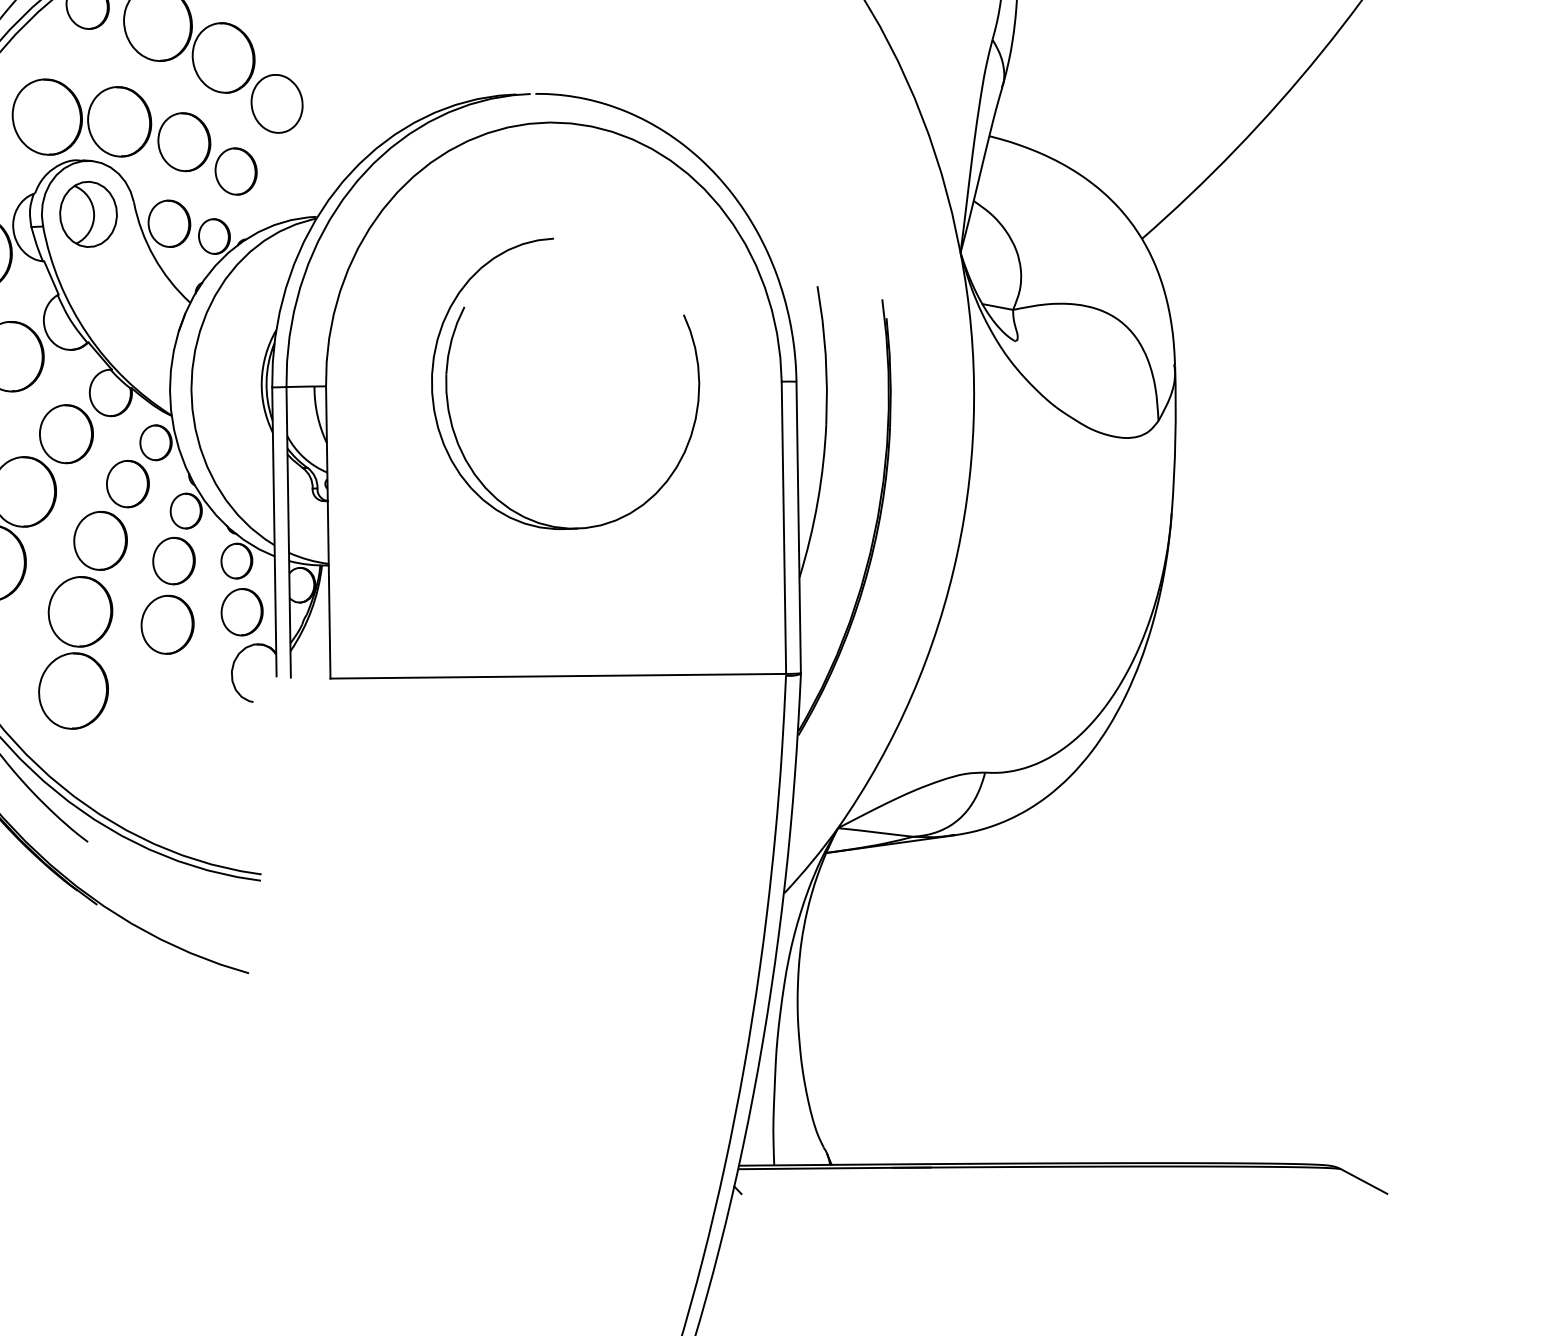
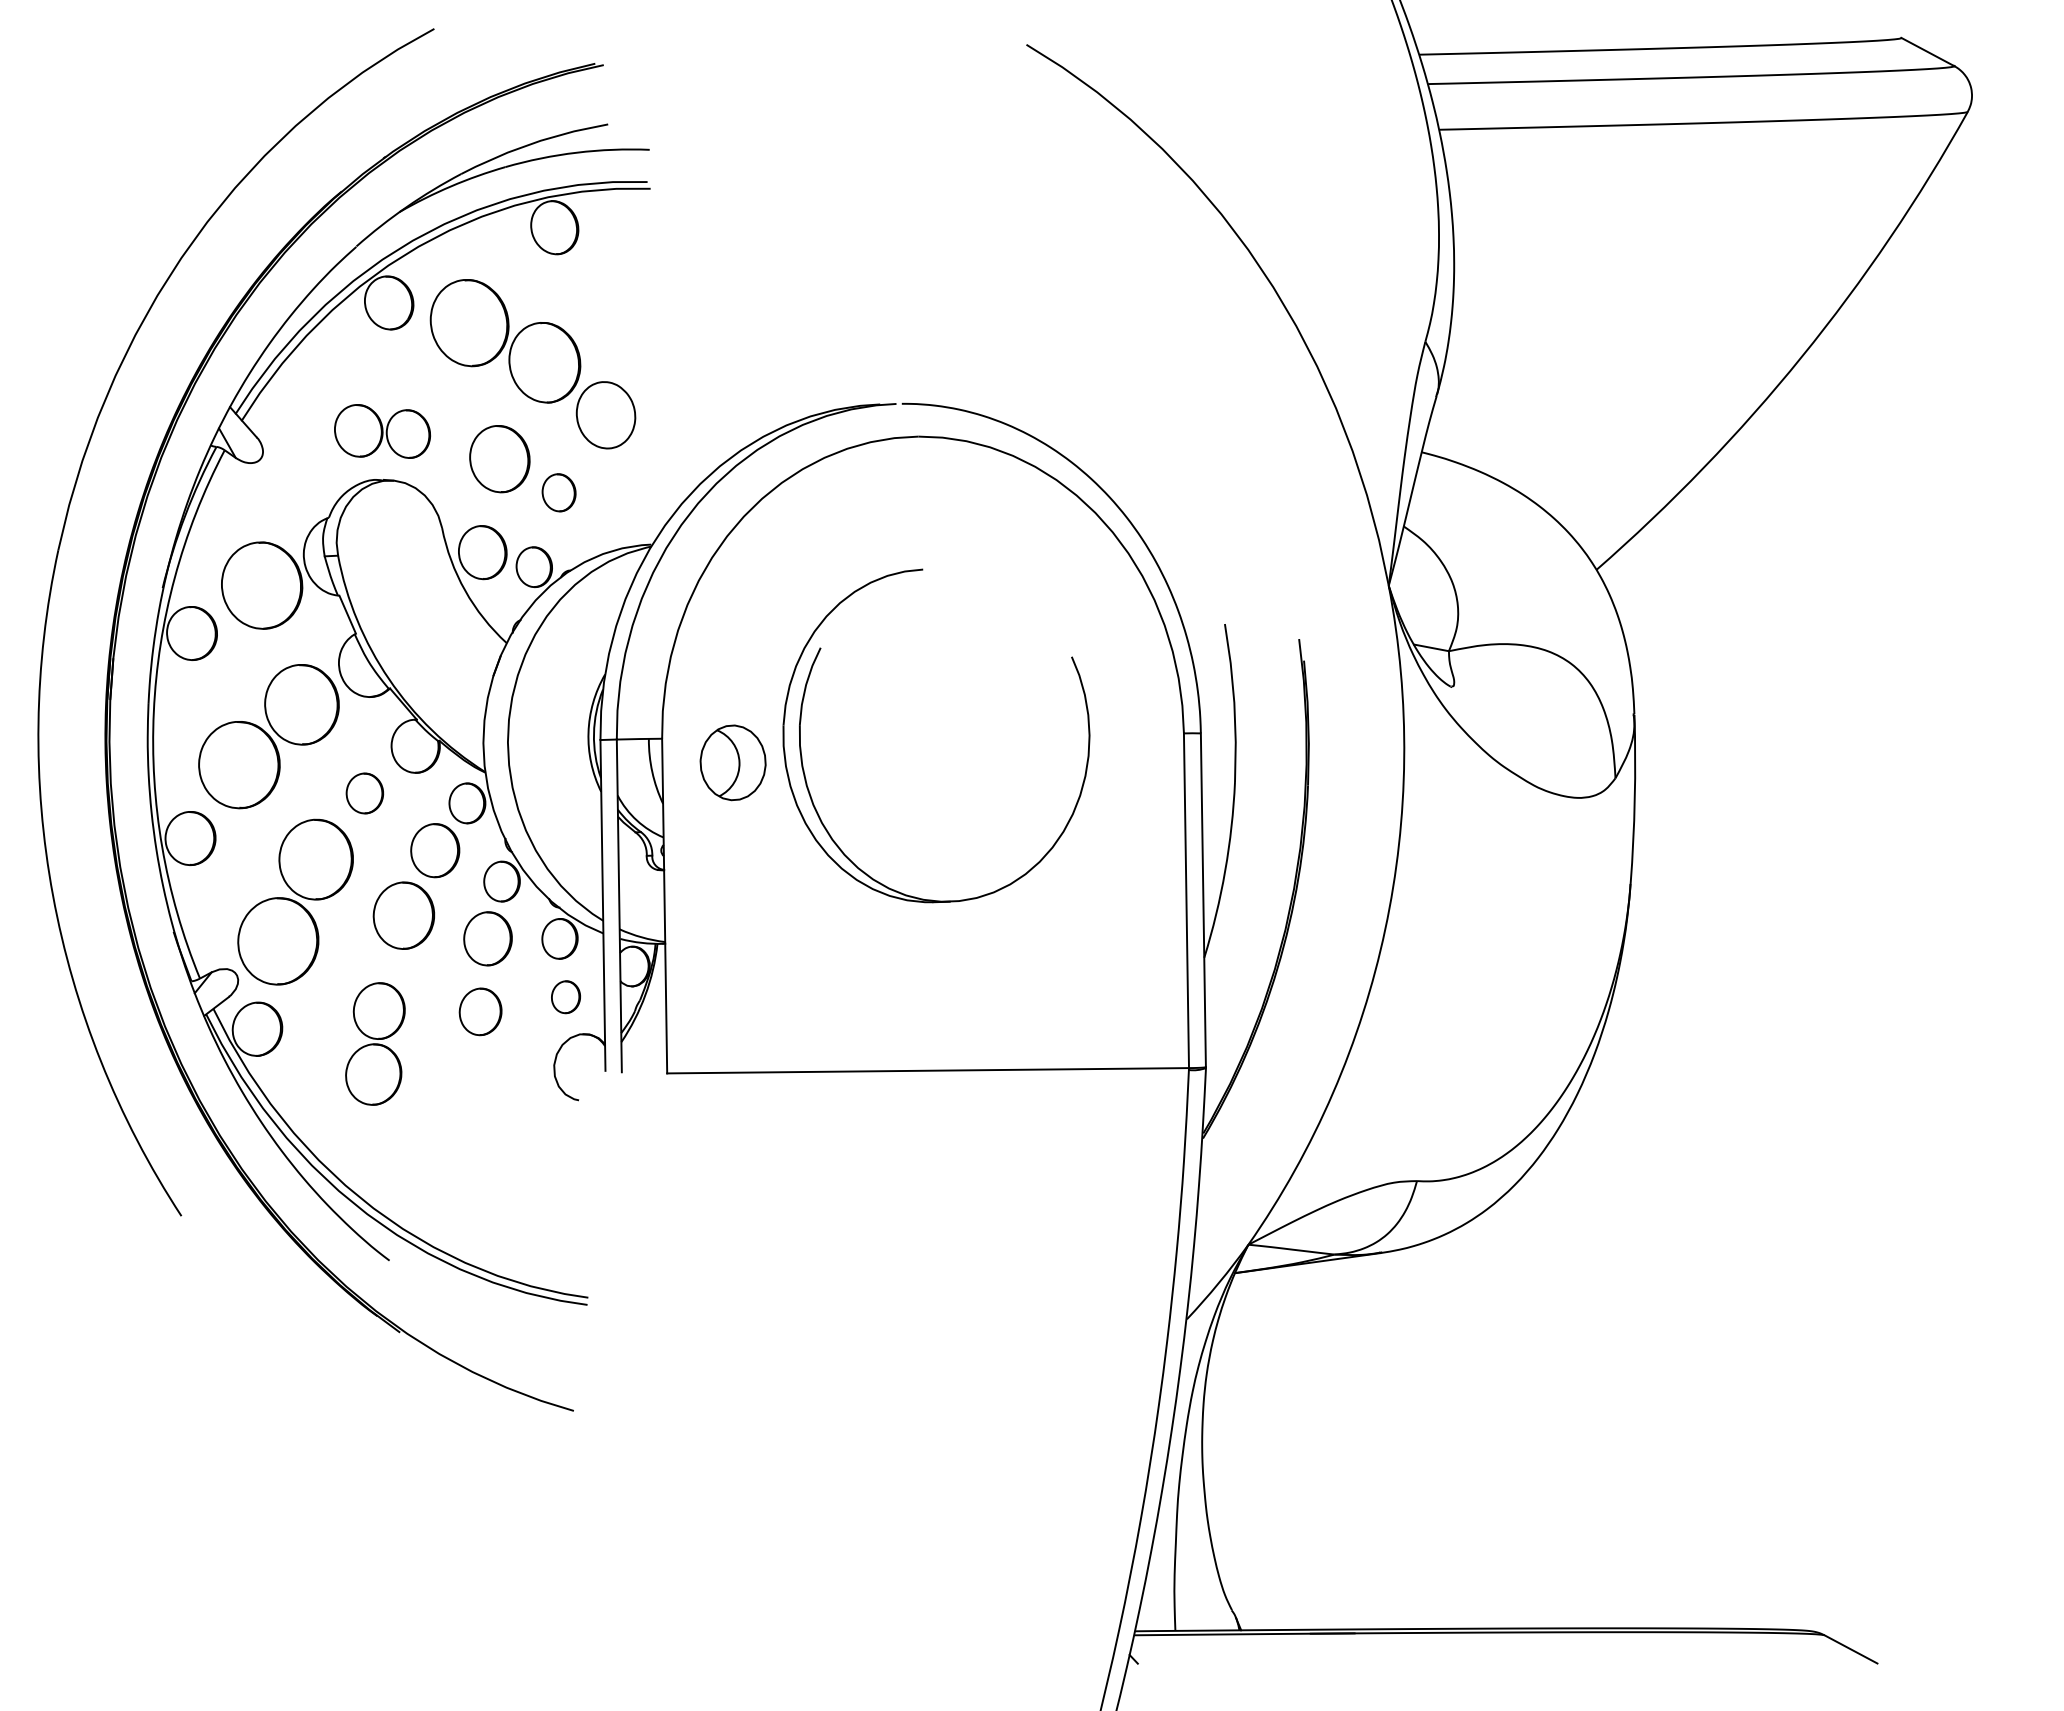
part: (81, 118) -> (382, 431), size x0.6
part: (235, 171) -> (558, 492), size x0.7
part: (88, 214) -> (732, 762), moved
part: (66, 434) -> (364, 793), size x0.6
part: (241, 611) -> (565, 996), size x0.6
part: (167, 624) -> (480, 1011), size x0.7
part: (75, 652) -> (375, 1043), size x0.7

